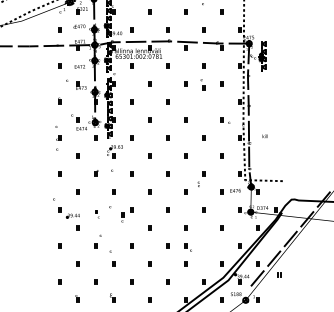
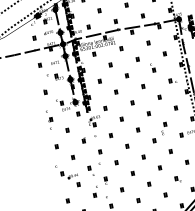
part: (202, 84) -> (152, 67), moved
part: (97, 213) -> (91, 170), size x1.67
part: (122, 217) -> (105, 180), moved
part: (187, 247) -> (177, 179), moved

